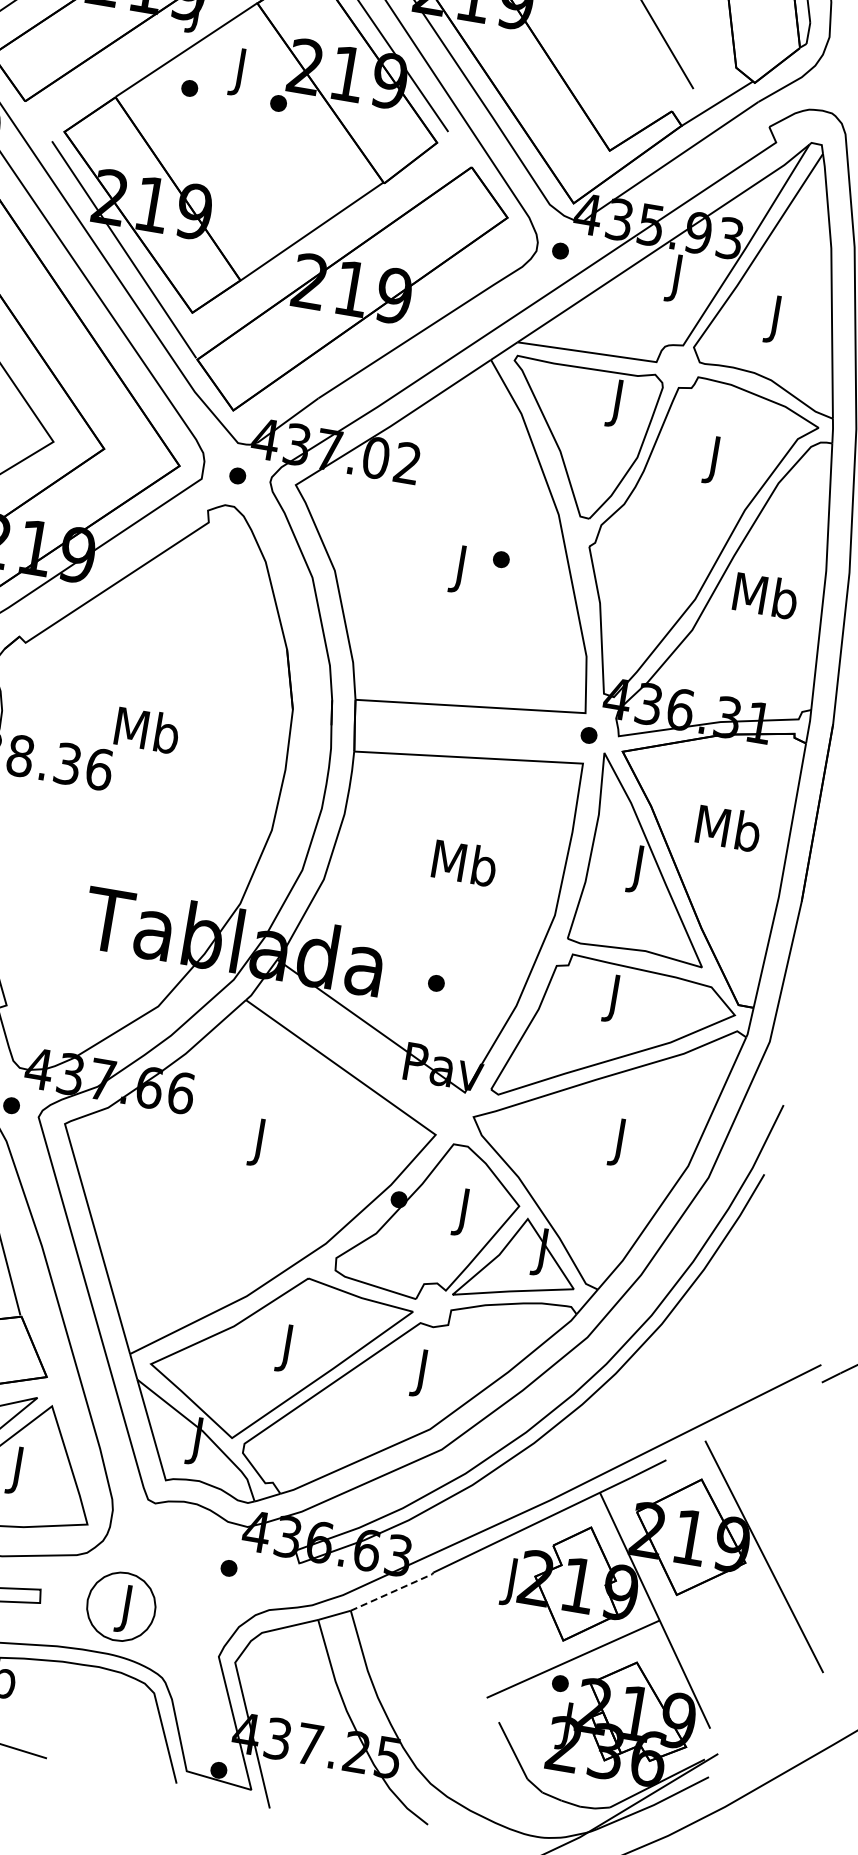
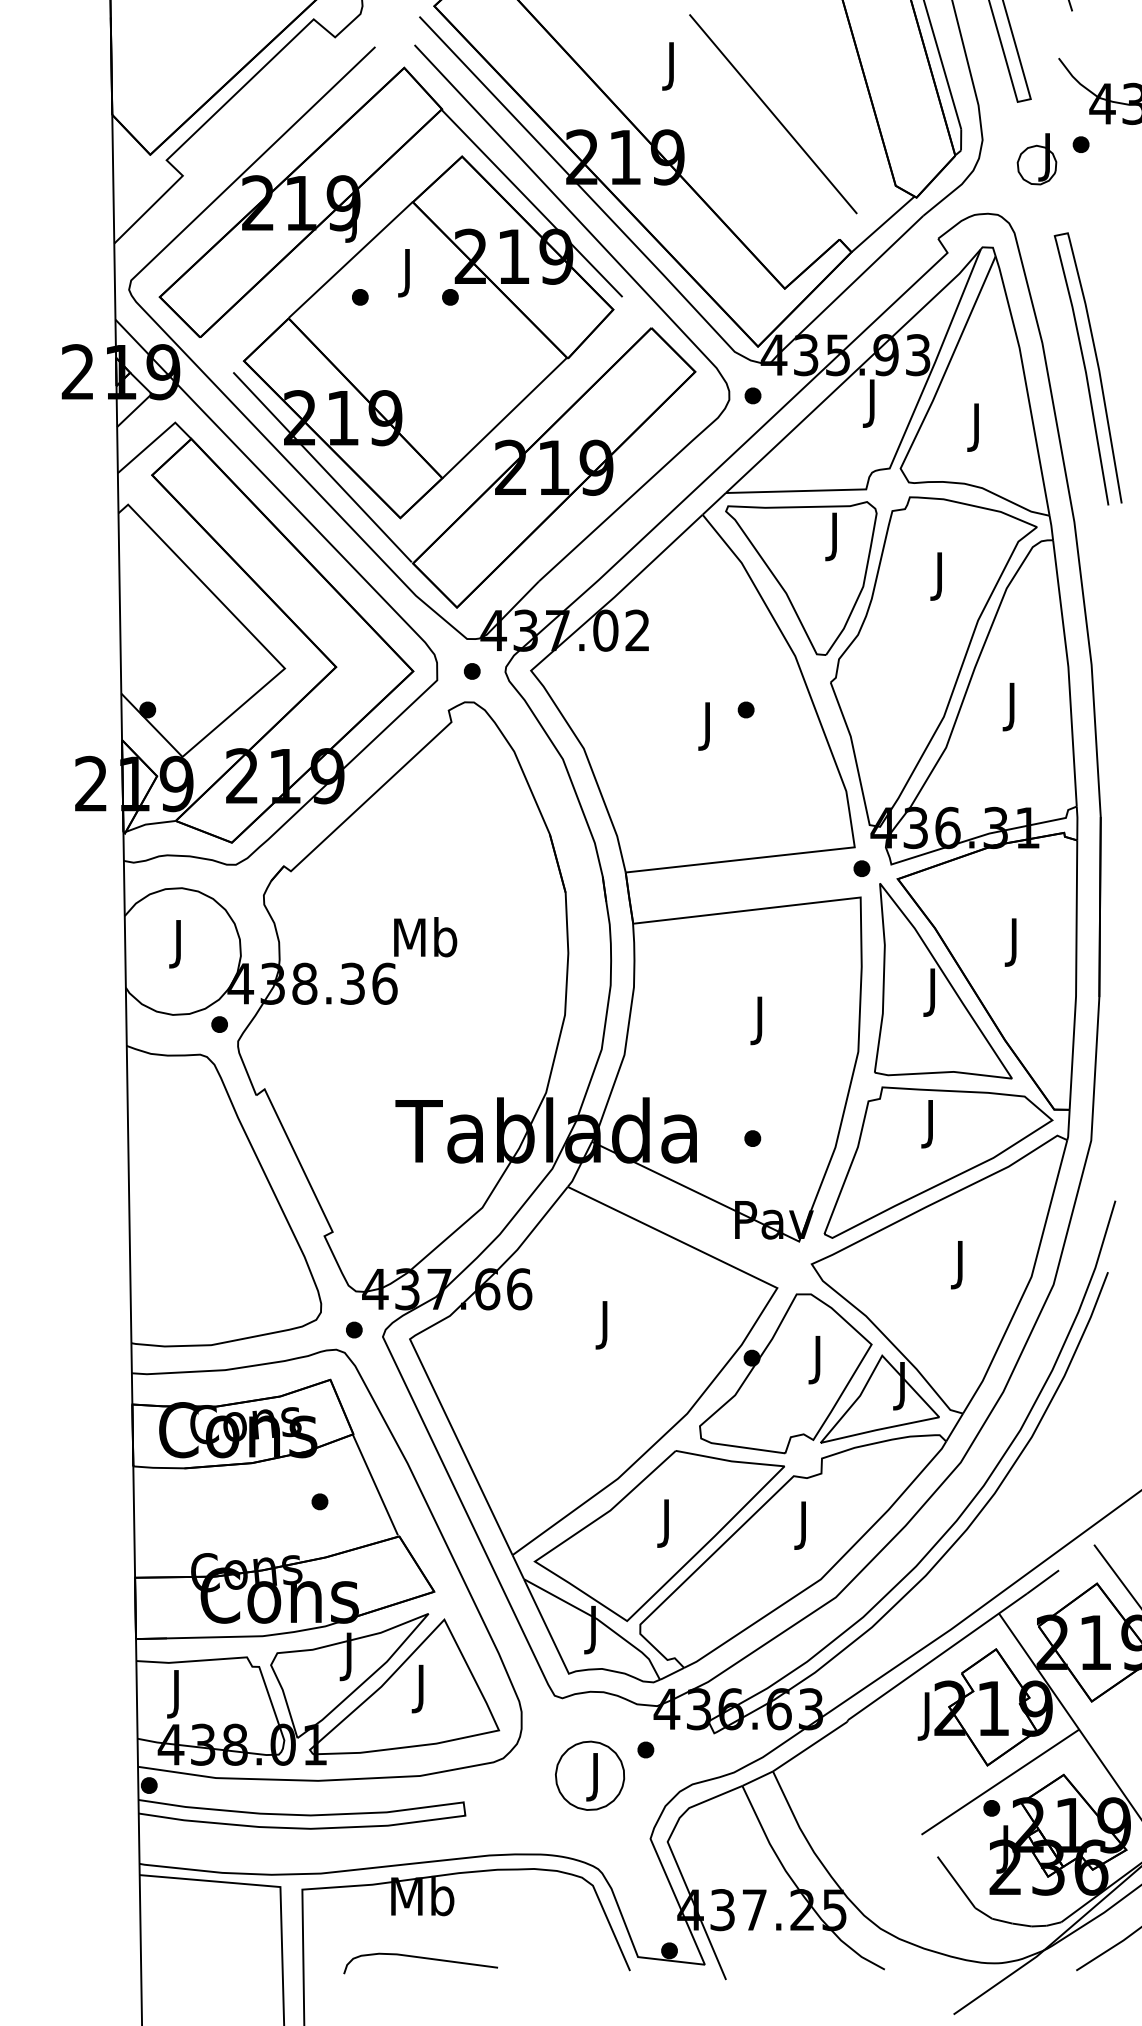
text: (764, 600) -> (1012, 706), Mb -> J
text: (727, 832) -> (1014, 941), Mb -> J
text: (463, 868) -> (760, 1020), Mb -> J
line: (391, 1592) -> (810, 1746), dashed -> solid
part: (121, 1606) -> (590, 1775), moved

